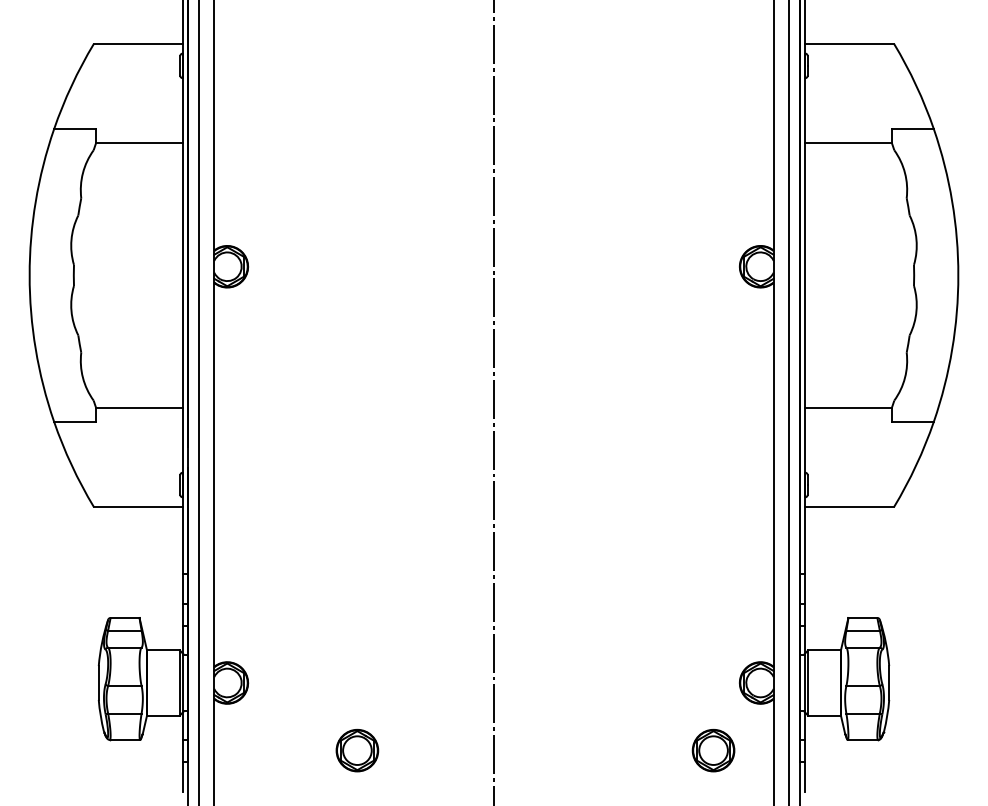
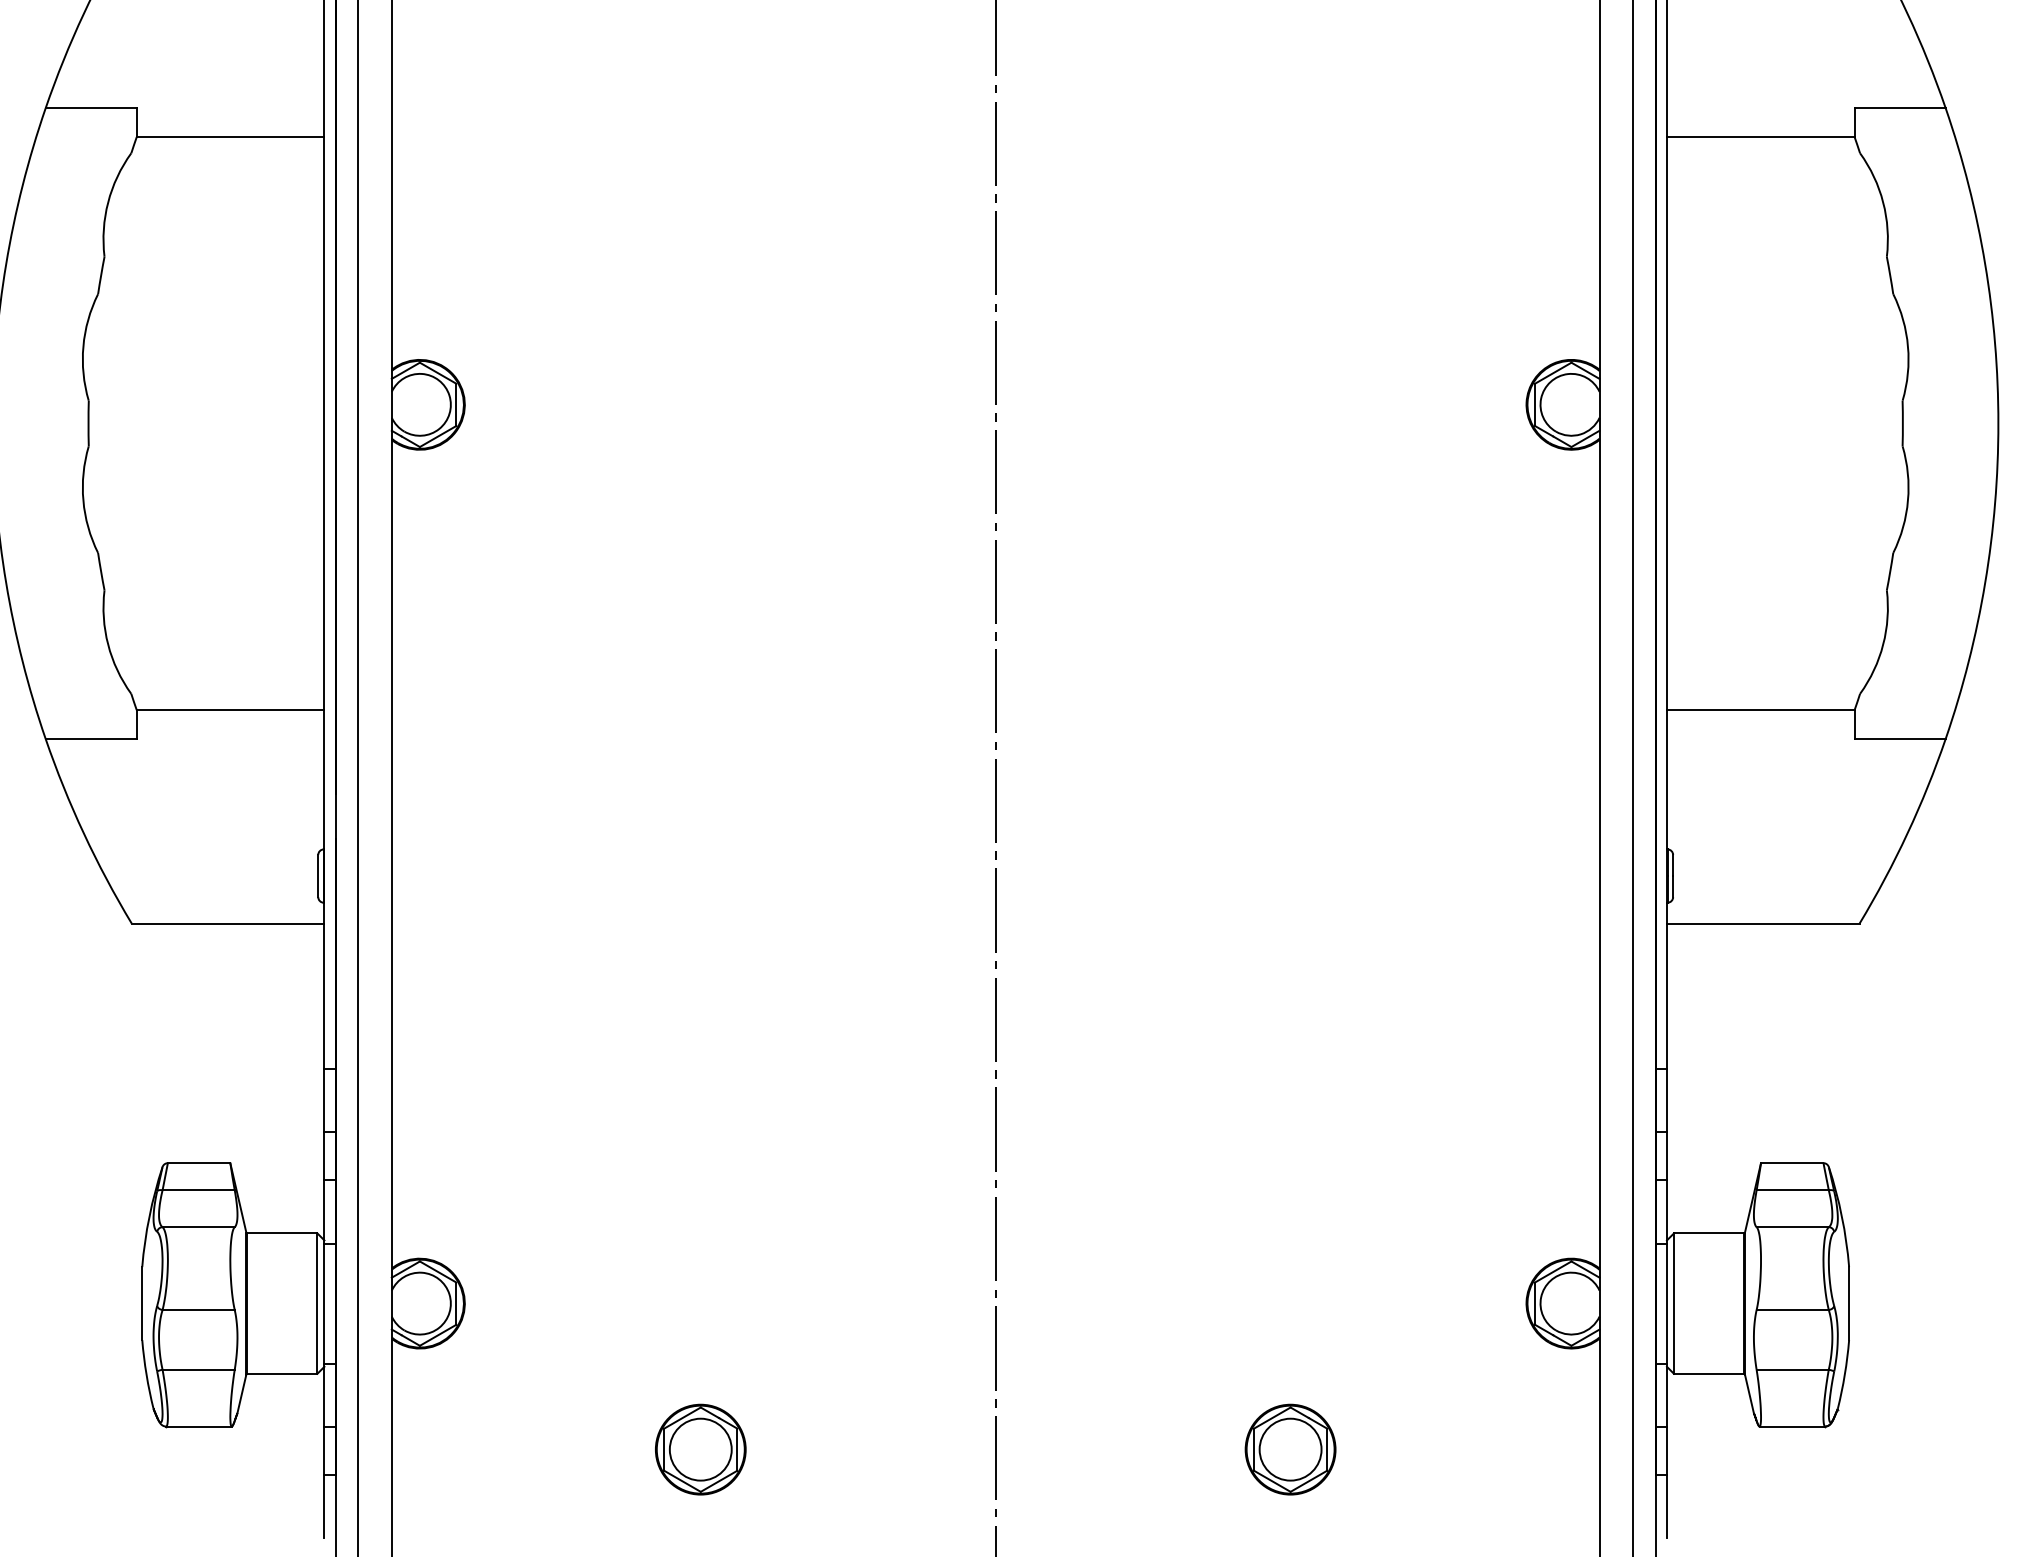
part: (713, 750) -> (1290, 1449), moved

